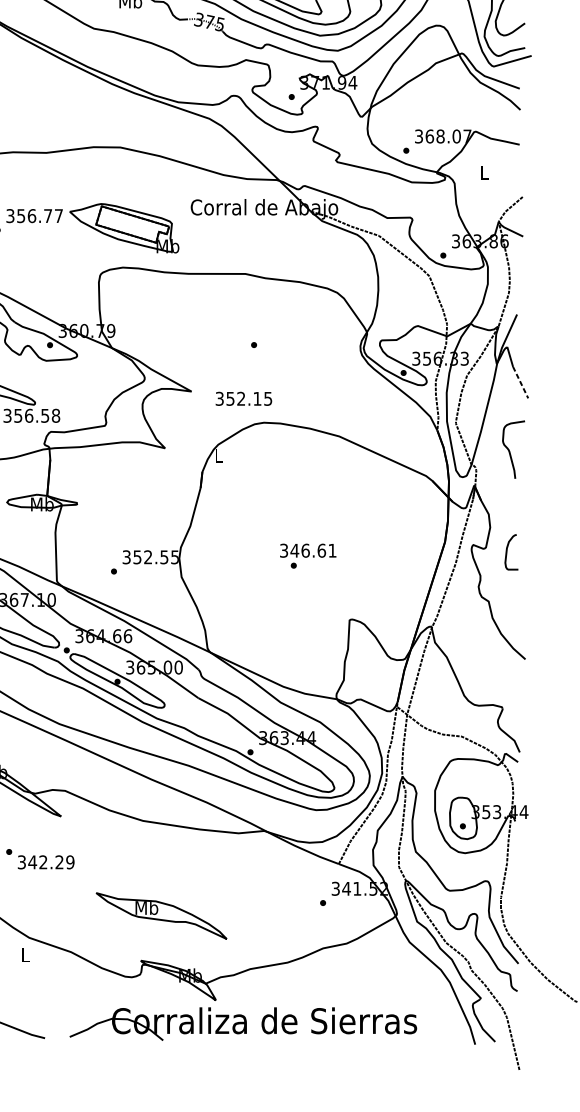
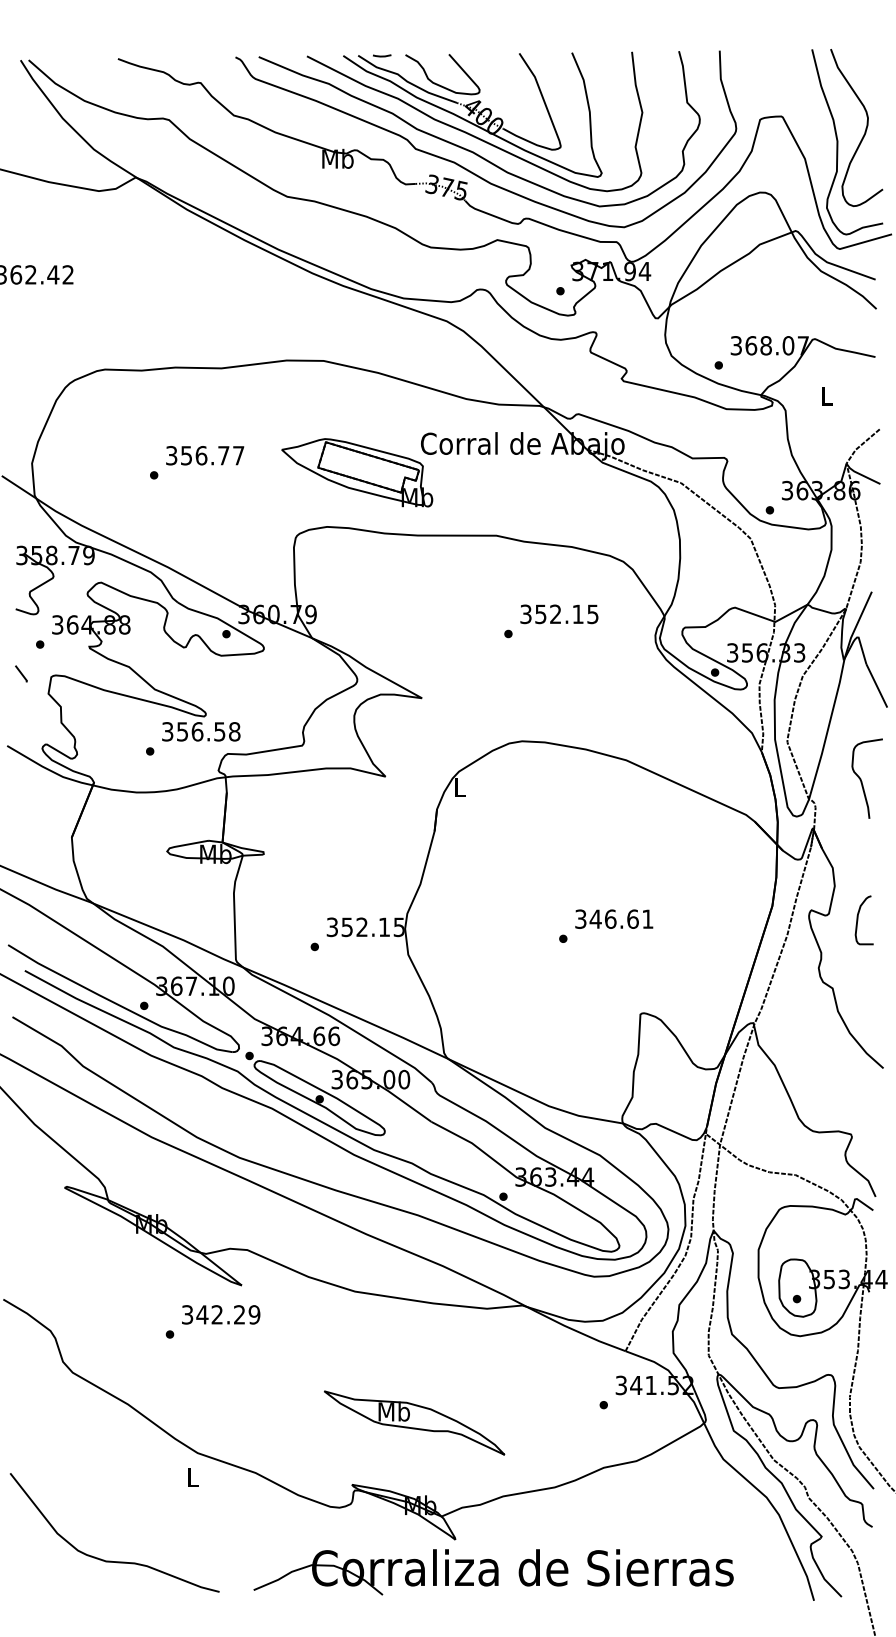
part: (124, 228) -> (357, 472), moved
line: (521, 383) -> (877, 686), dashed -> solid
text: (244, 398) -> (559, 614), moved
text: (308, 550) -> (614, 918), moved
text: (164, 557) -> (384, 927), 352.55 -> 352.15
text: (46, 862) -> (221, 1314), moved
part: (161, 915) -> (414, 1422), moved

